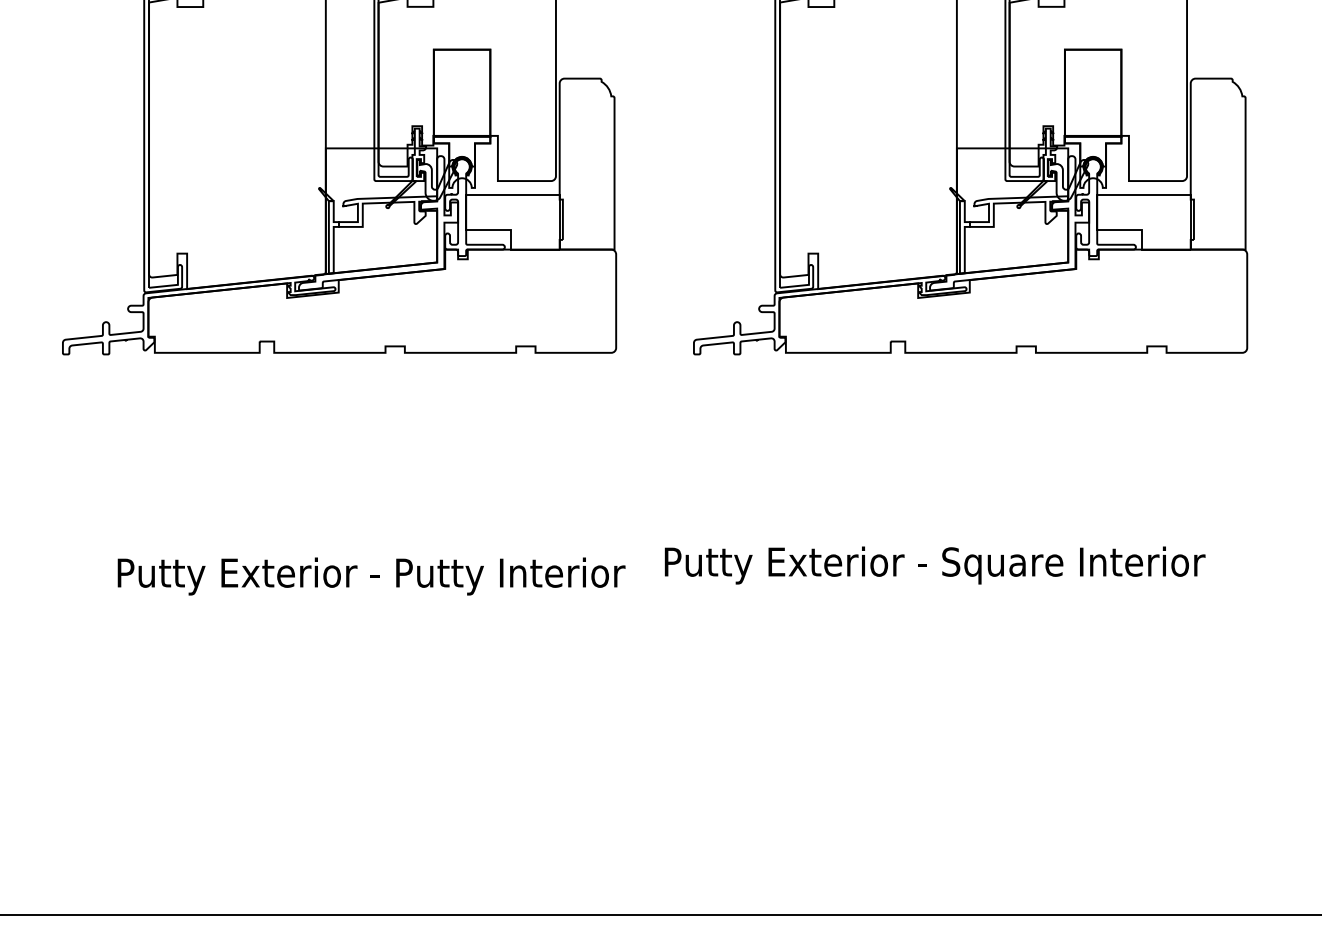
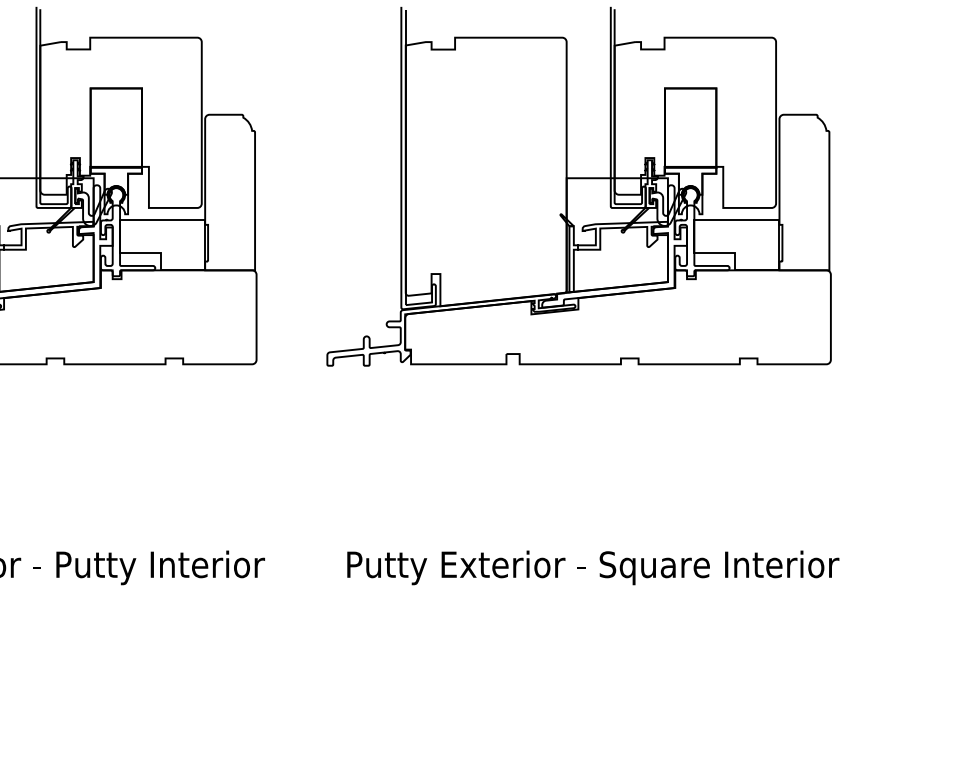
text: (934, 565) -> (592, 567), moved

